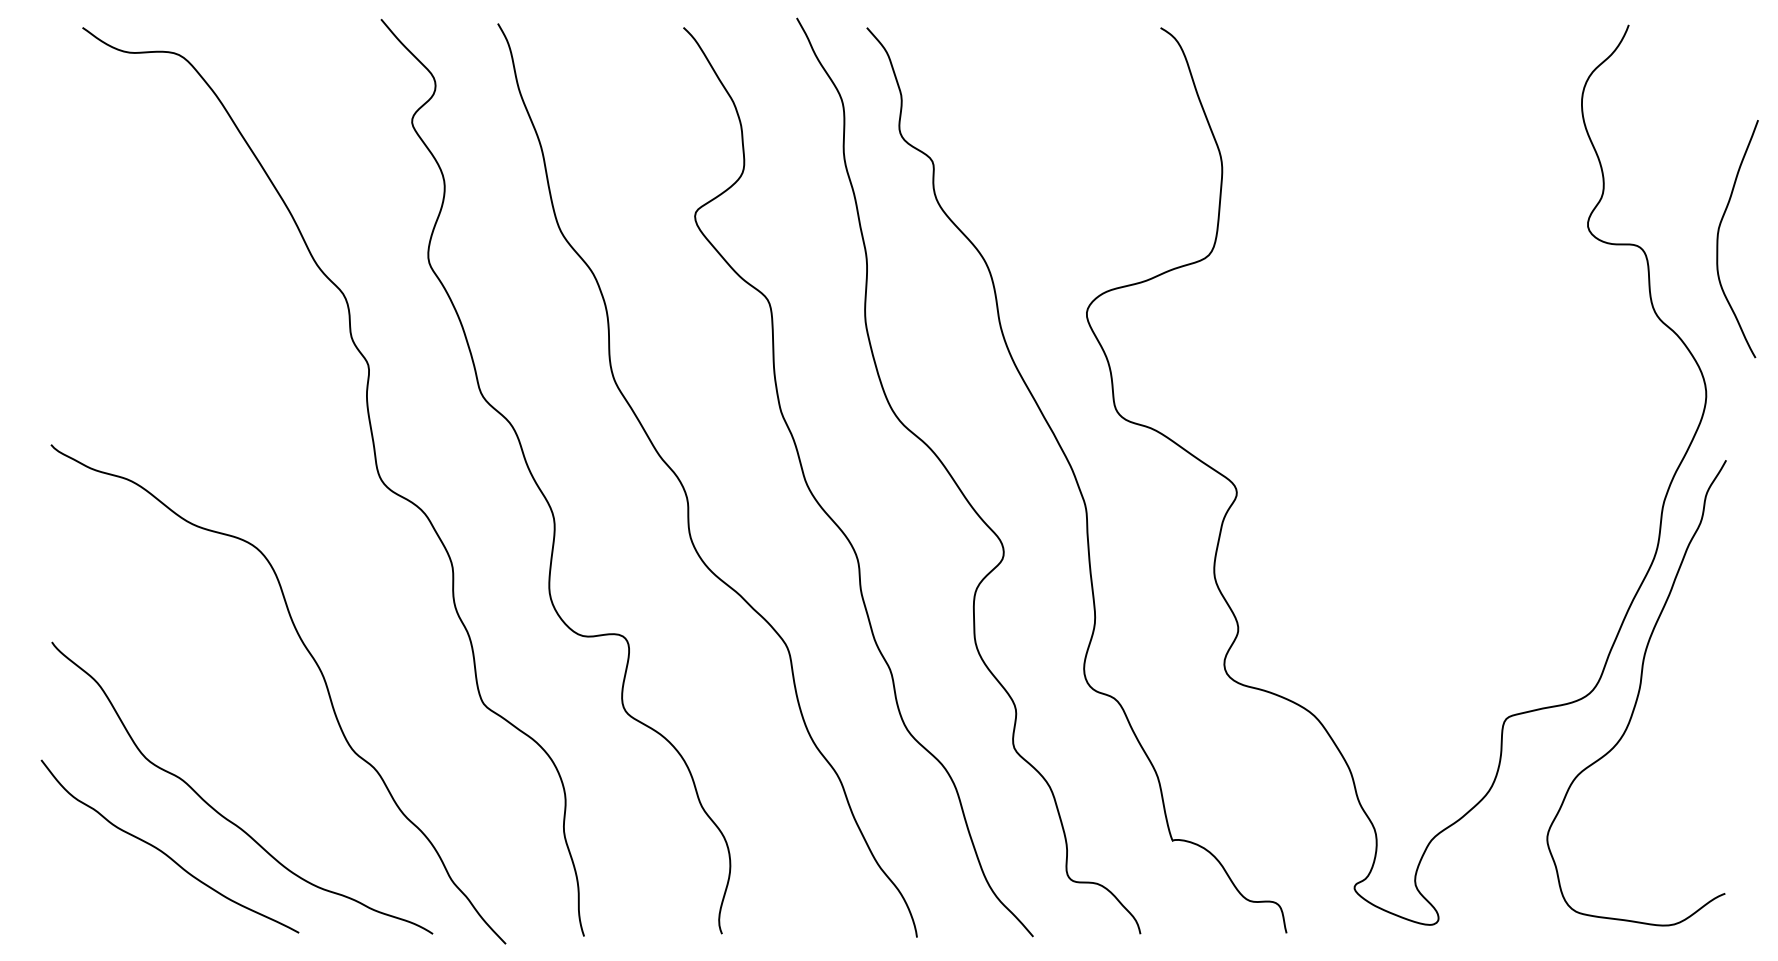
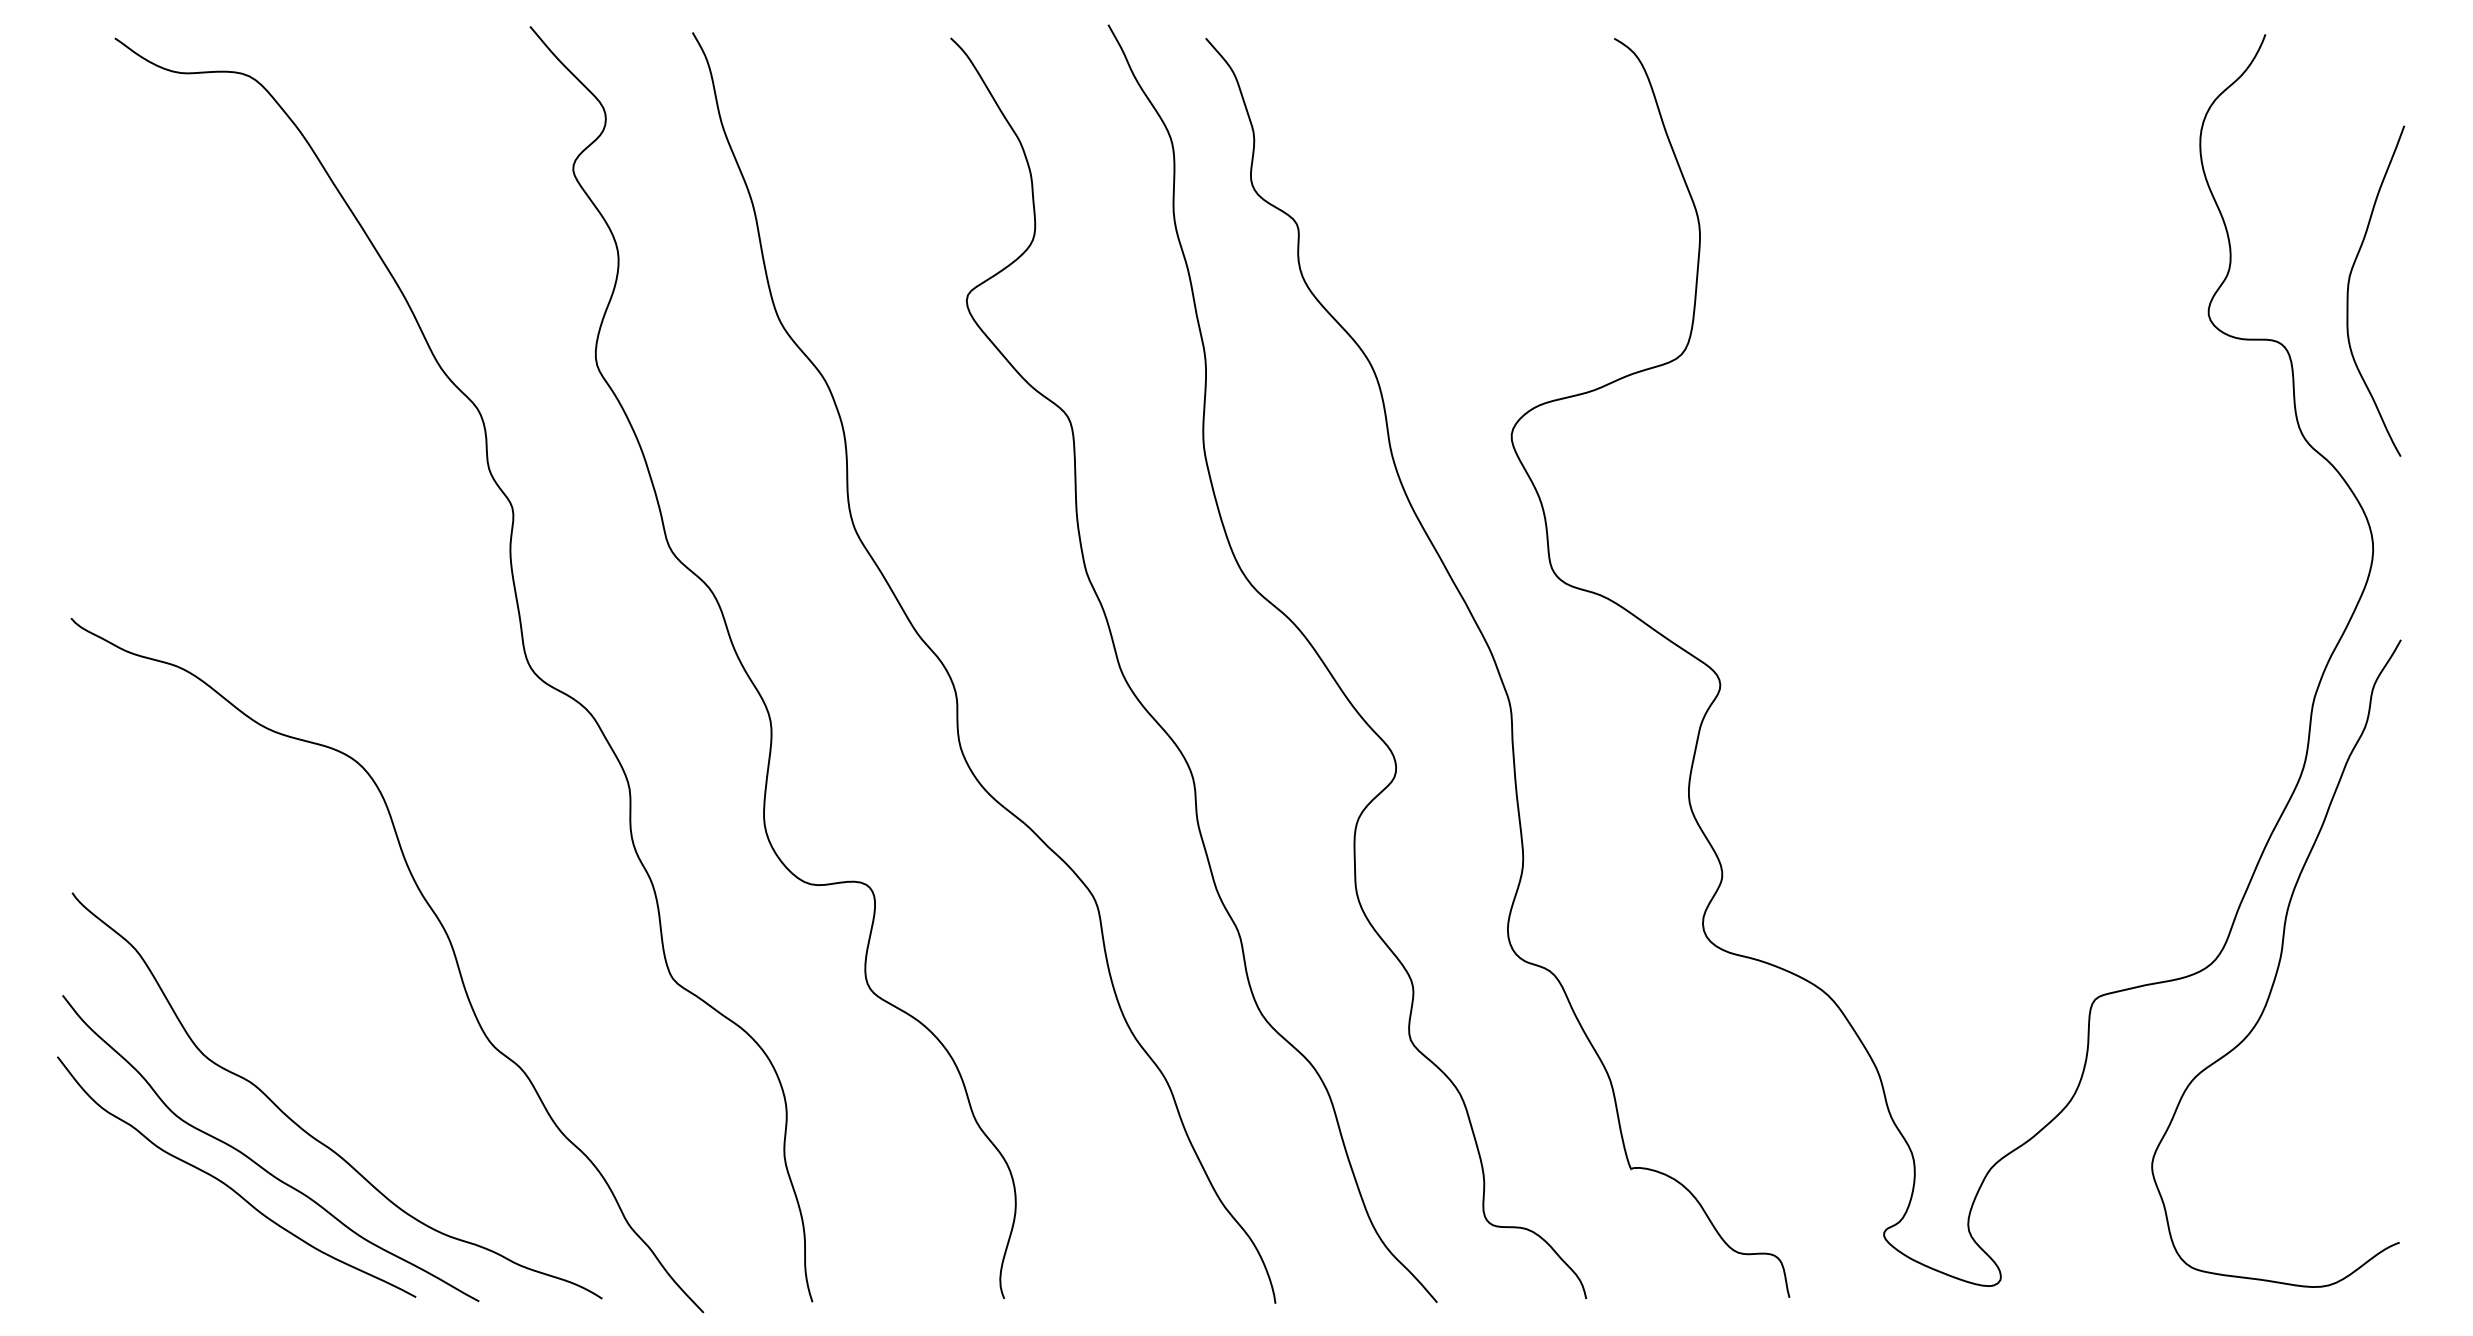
curve: (1718, 235) -> (2349, 286), moved
curve: (186, 837) -> (259, 1164), added

